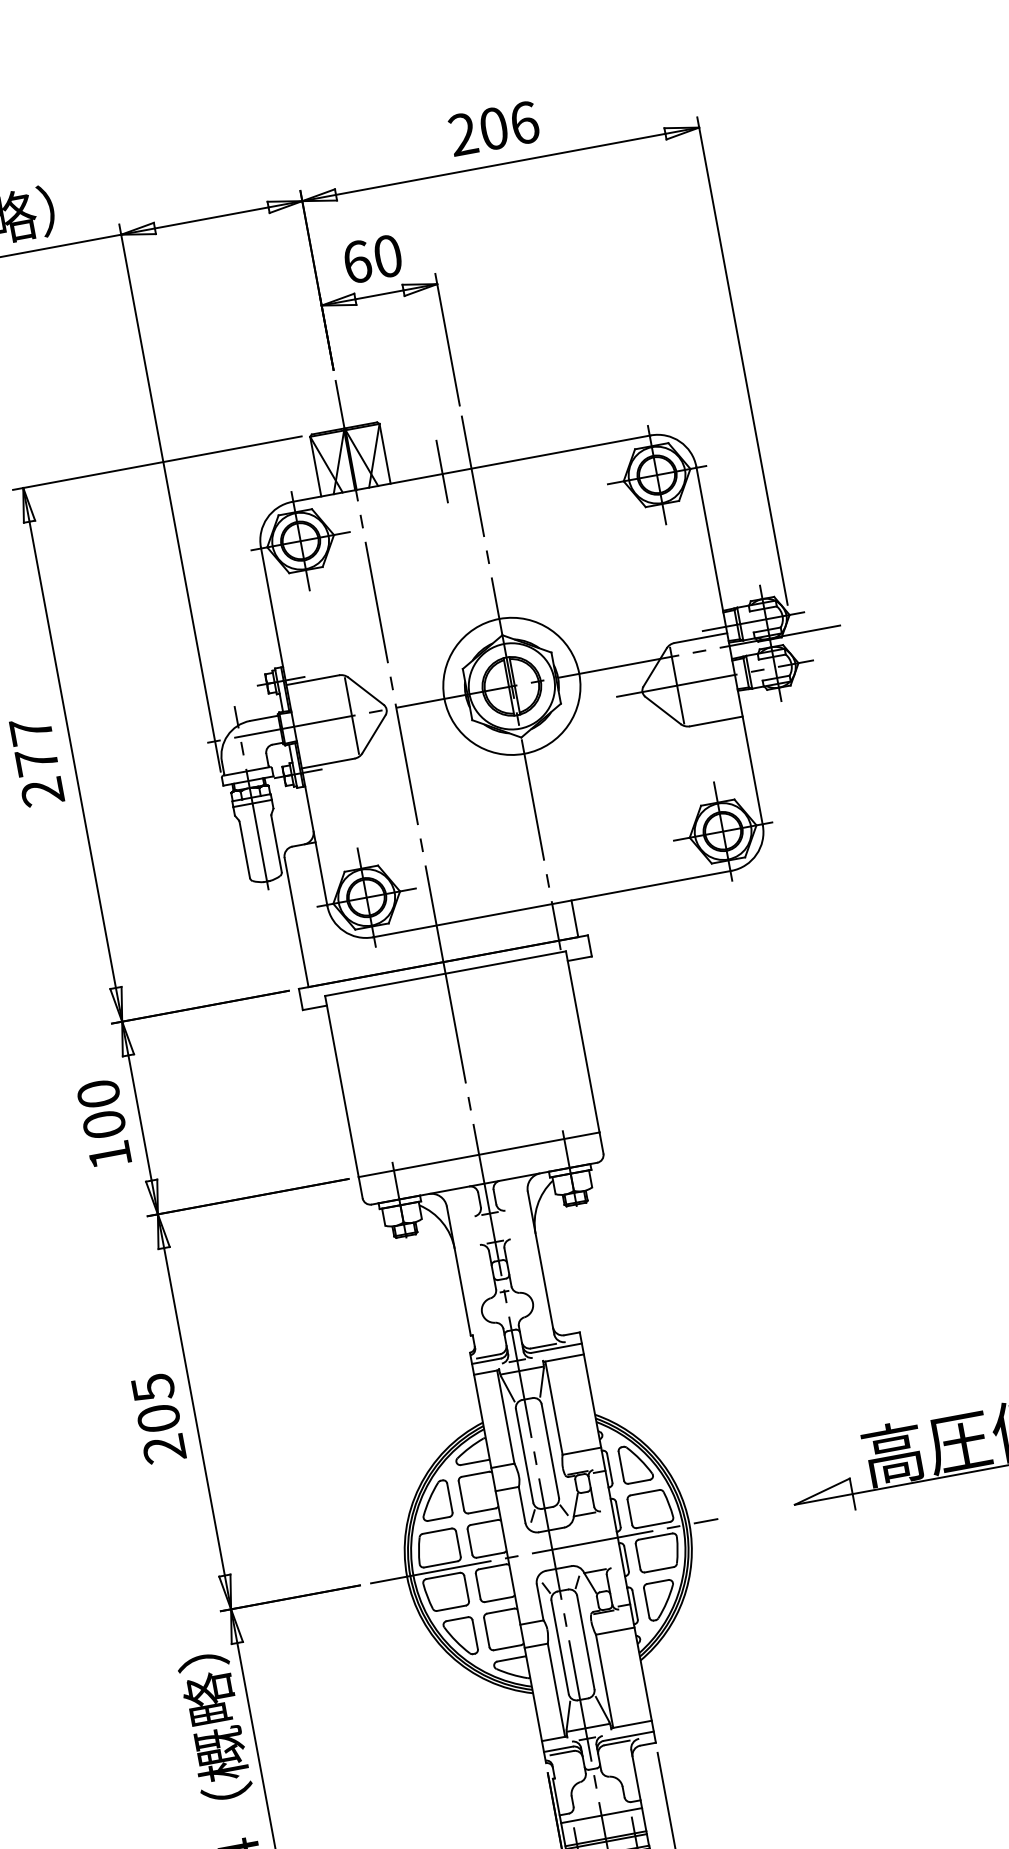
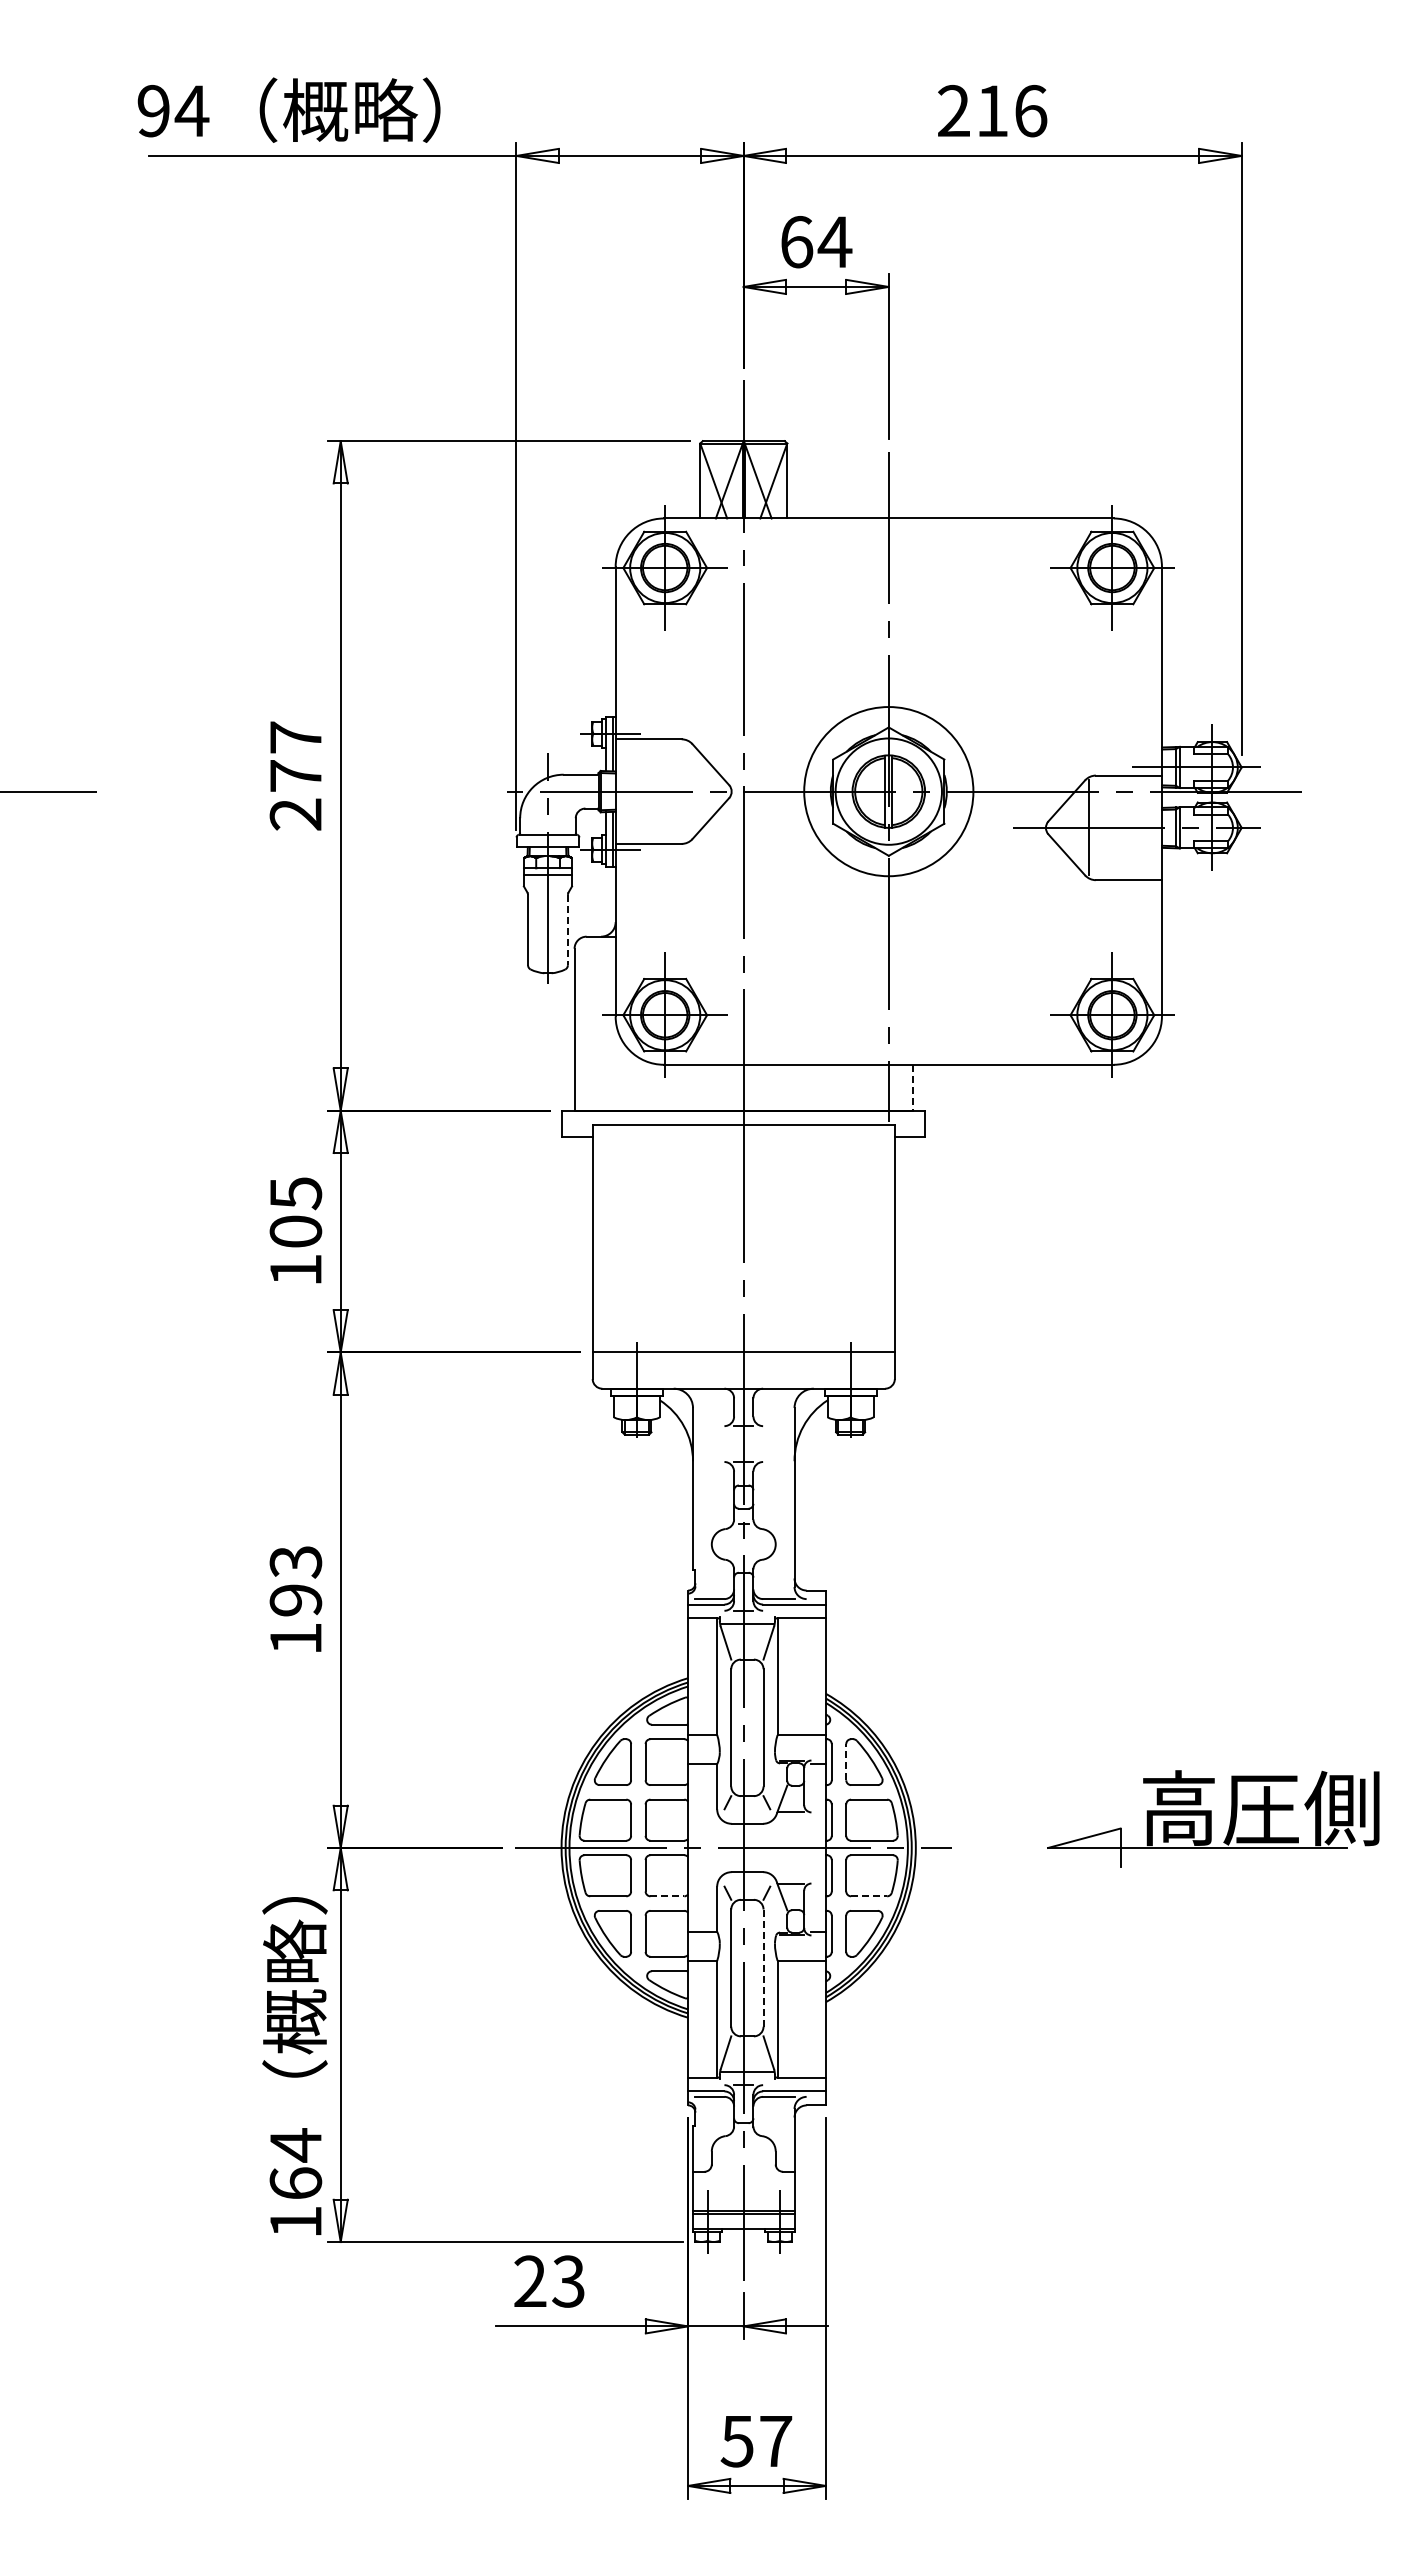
text: (493, 128) -> (992, 110), 206 -> 216
text: (387, 256) -> (834, 242), 60 -> 64
line: (442, 471) -> (852, 515), removed
line: (352, 715) -> (688, 791), removed
line: (276, 844) -> (567, 930), solid -> dashed
line: (574, 918) -> (912, 1087), solid -> dashed
text: (98, 1094) -> (295, 1193), 100 -> 105
text: (158, 1418) -> (295, 1600), 205 -> 193
line: (621, 1465) -> (846, 1761), solid -> dashed
line: (659, 1569) -> (869, 1896), solid -> dashed
line: (498, 1599) -> (667, 1896), solid -> dashed
line: (585, 1642) -> (763, 1968), solid -> dashed
line: (601, 1815) -> (743, 2181), removed

